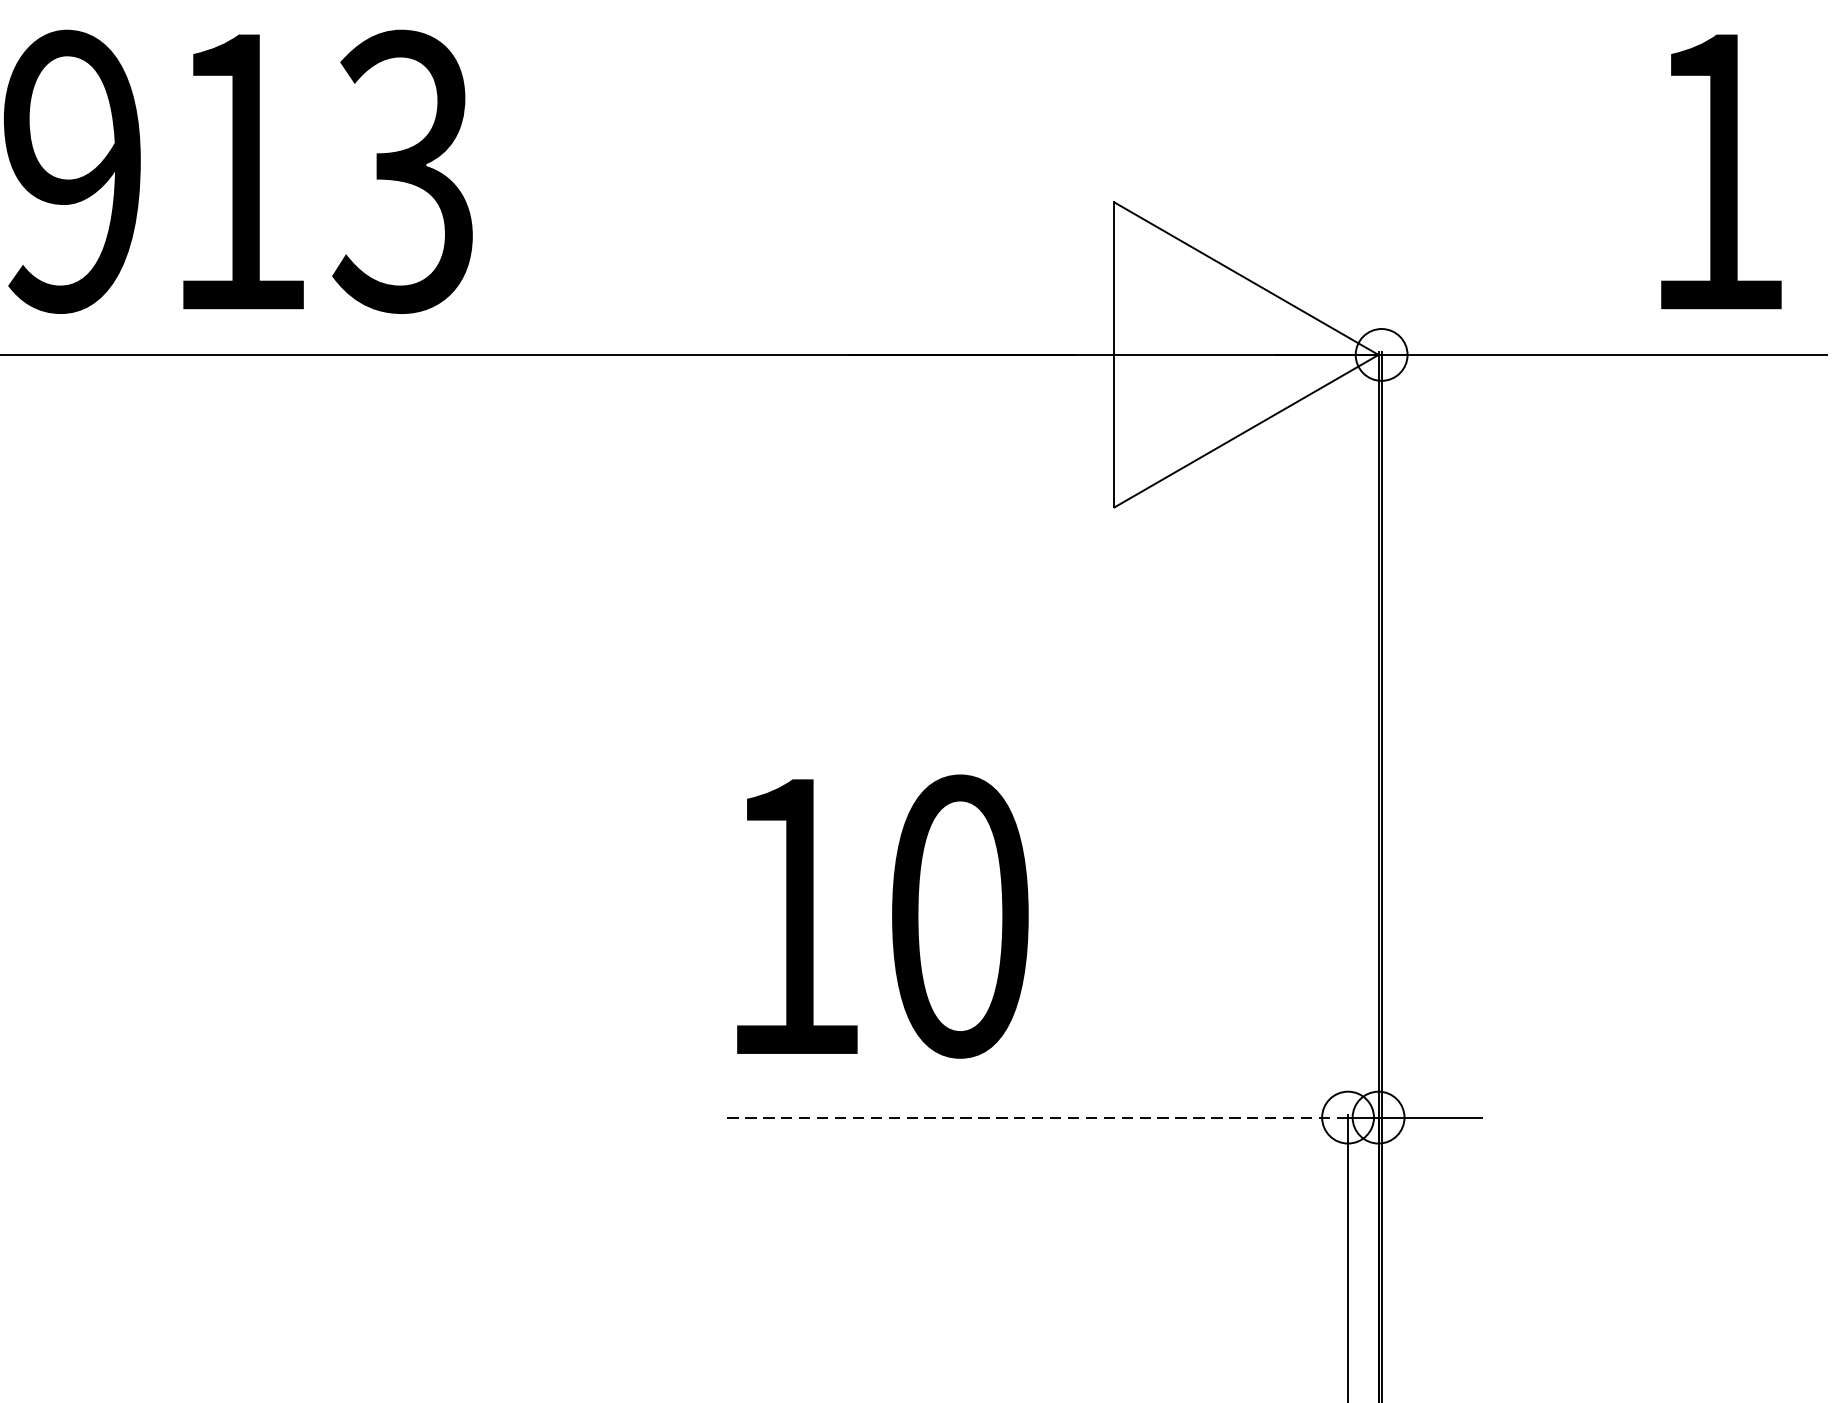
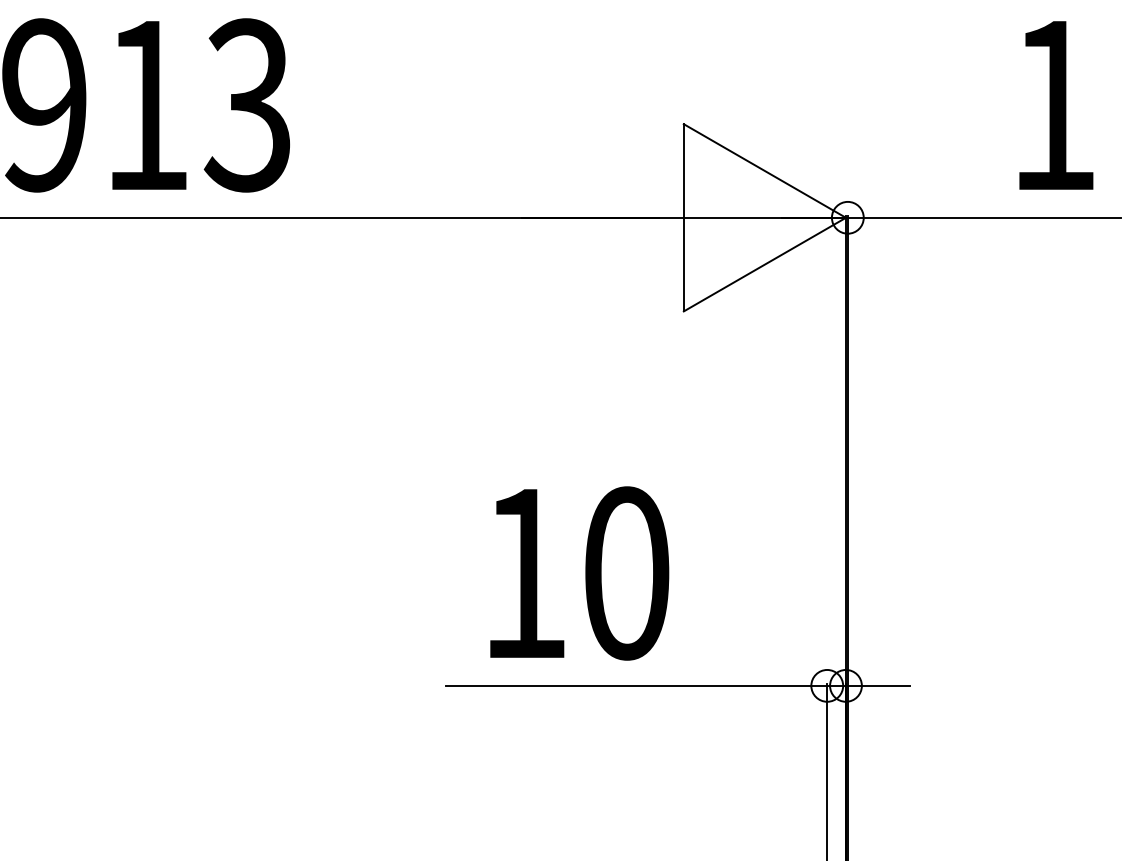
text: (882, 916) -> (579, 573), moved
line: (1037, 1116) -> (636, 685), dashed -> solid

